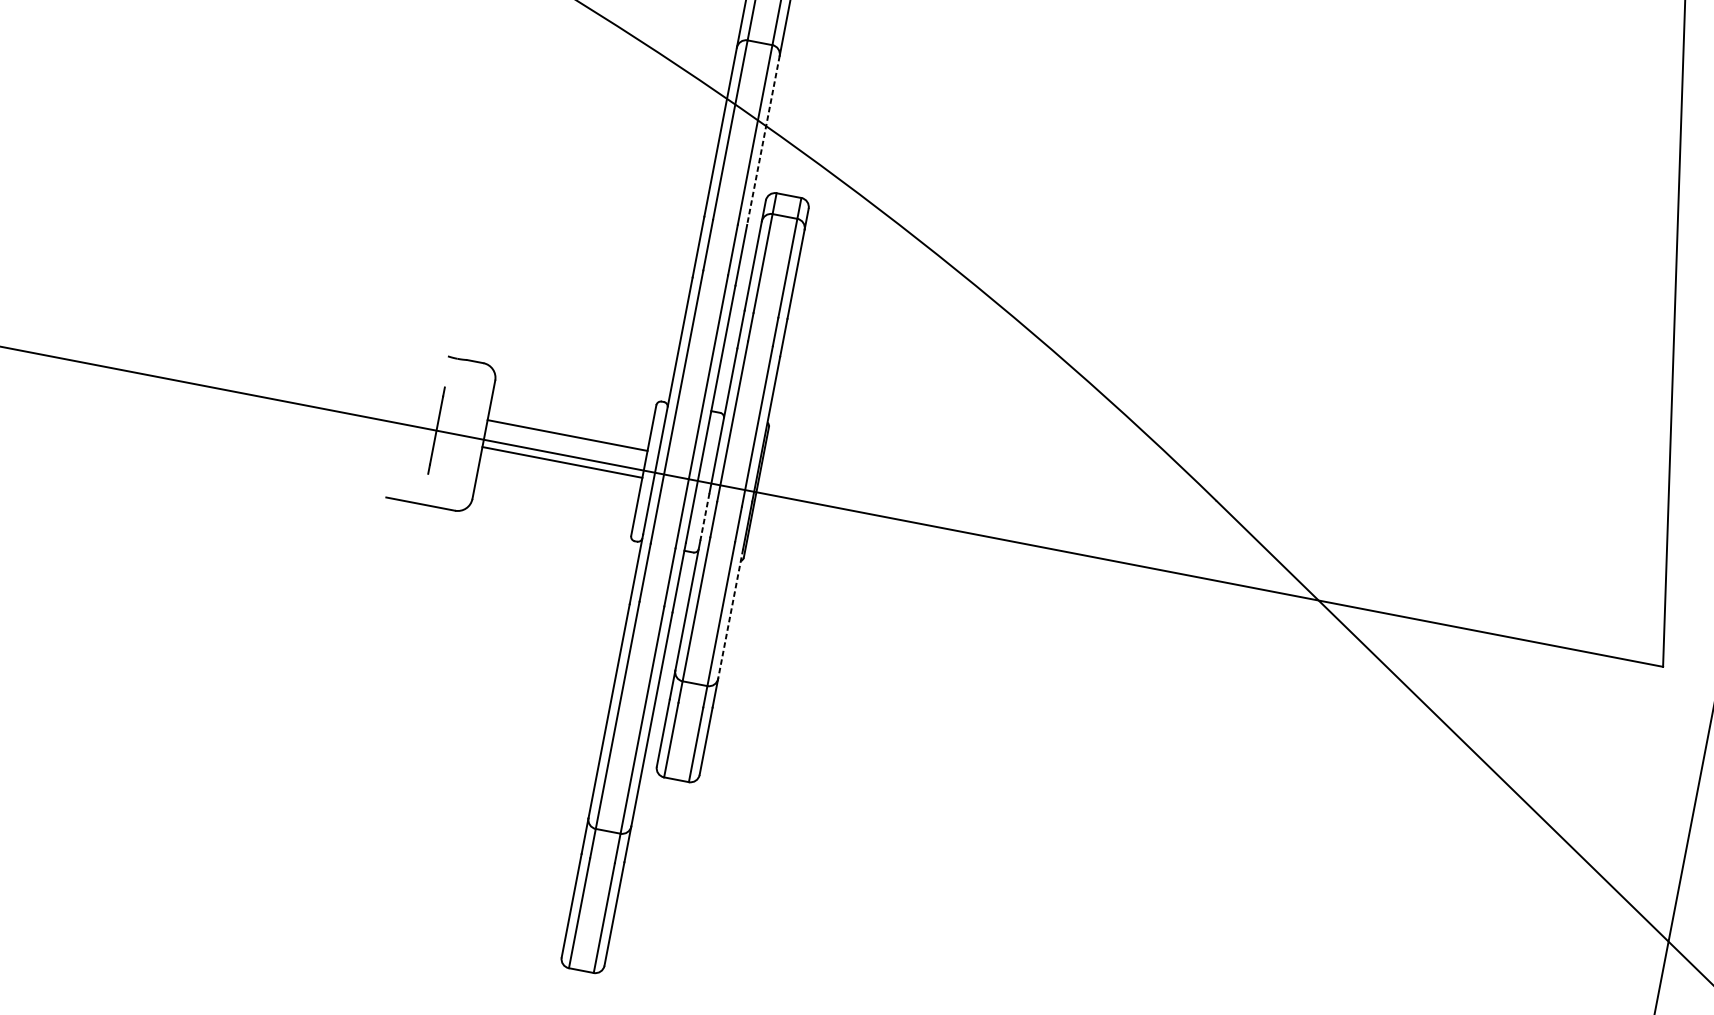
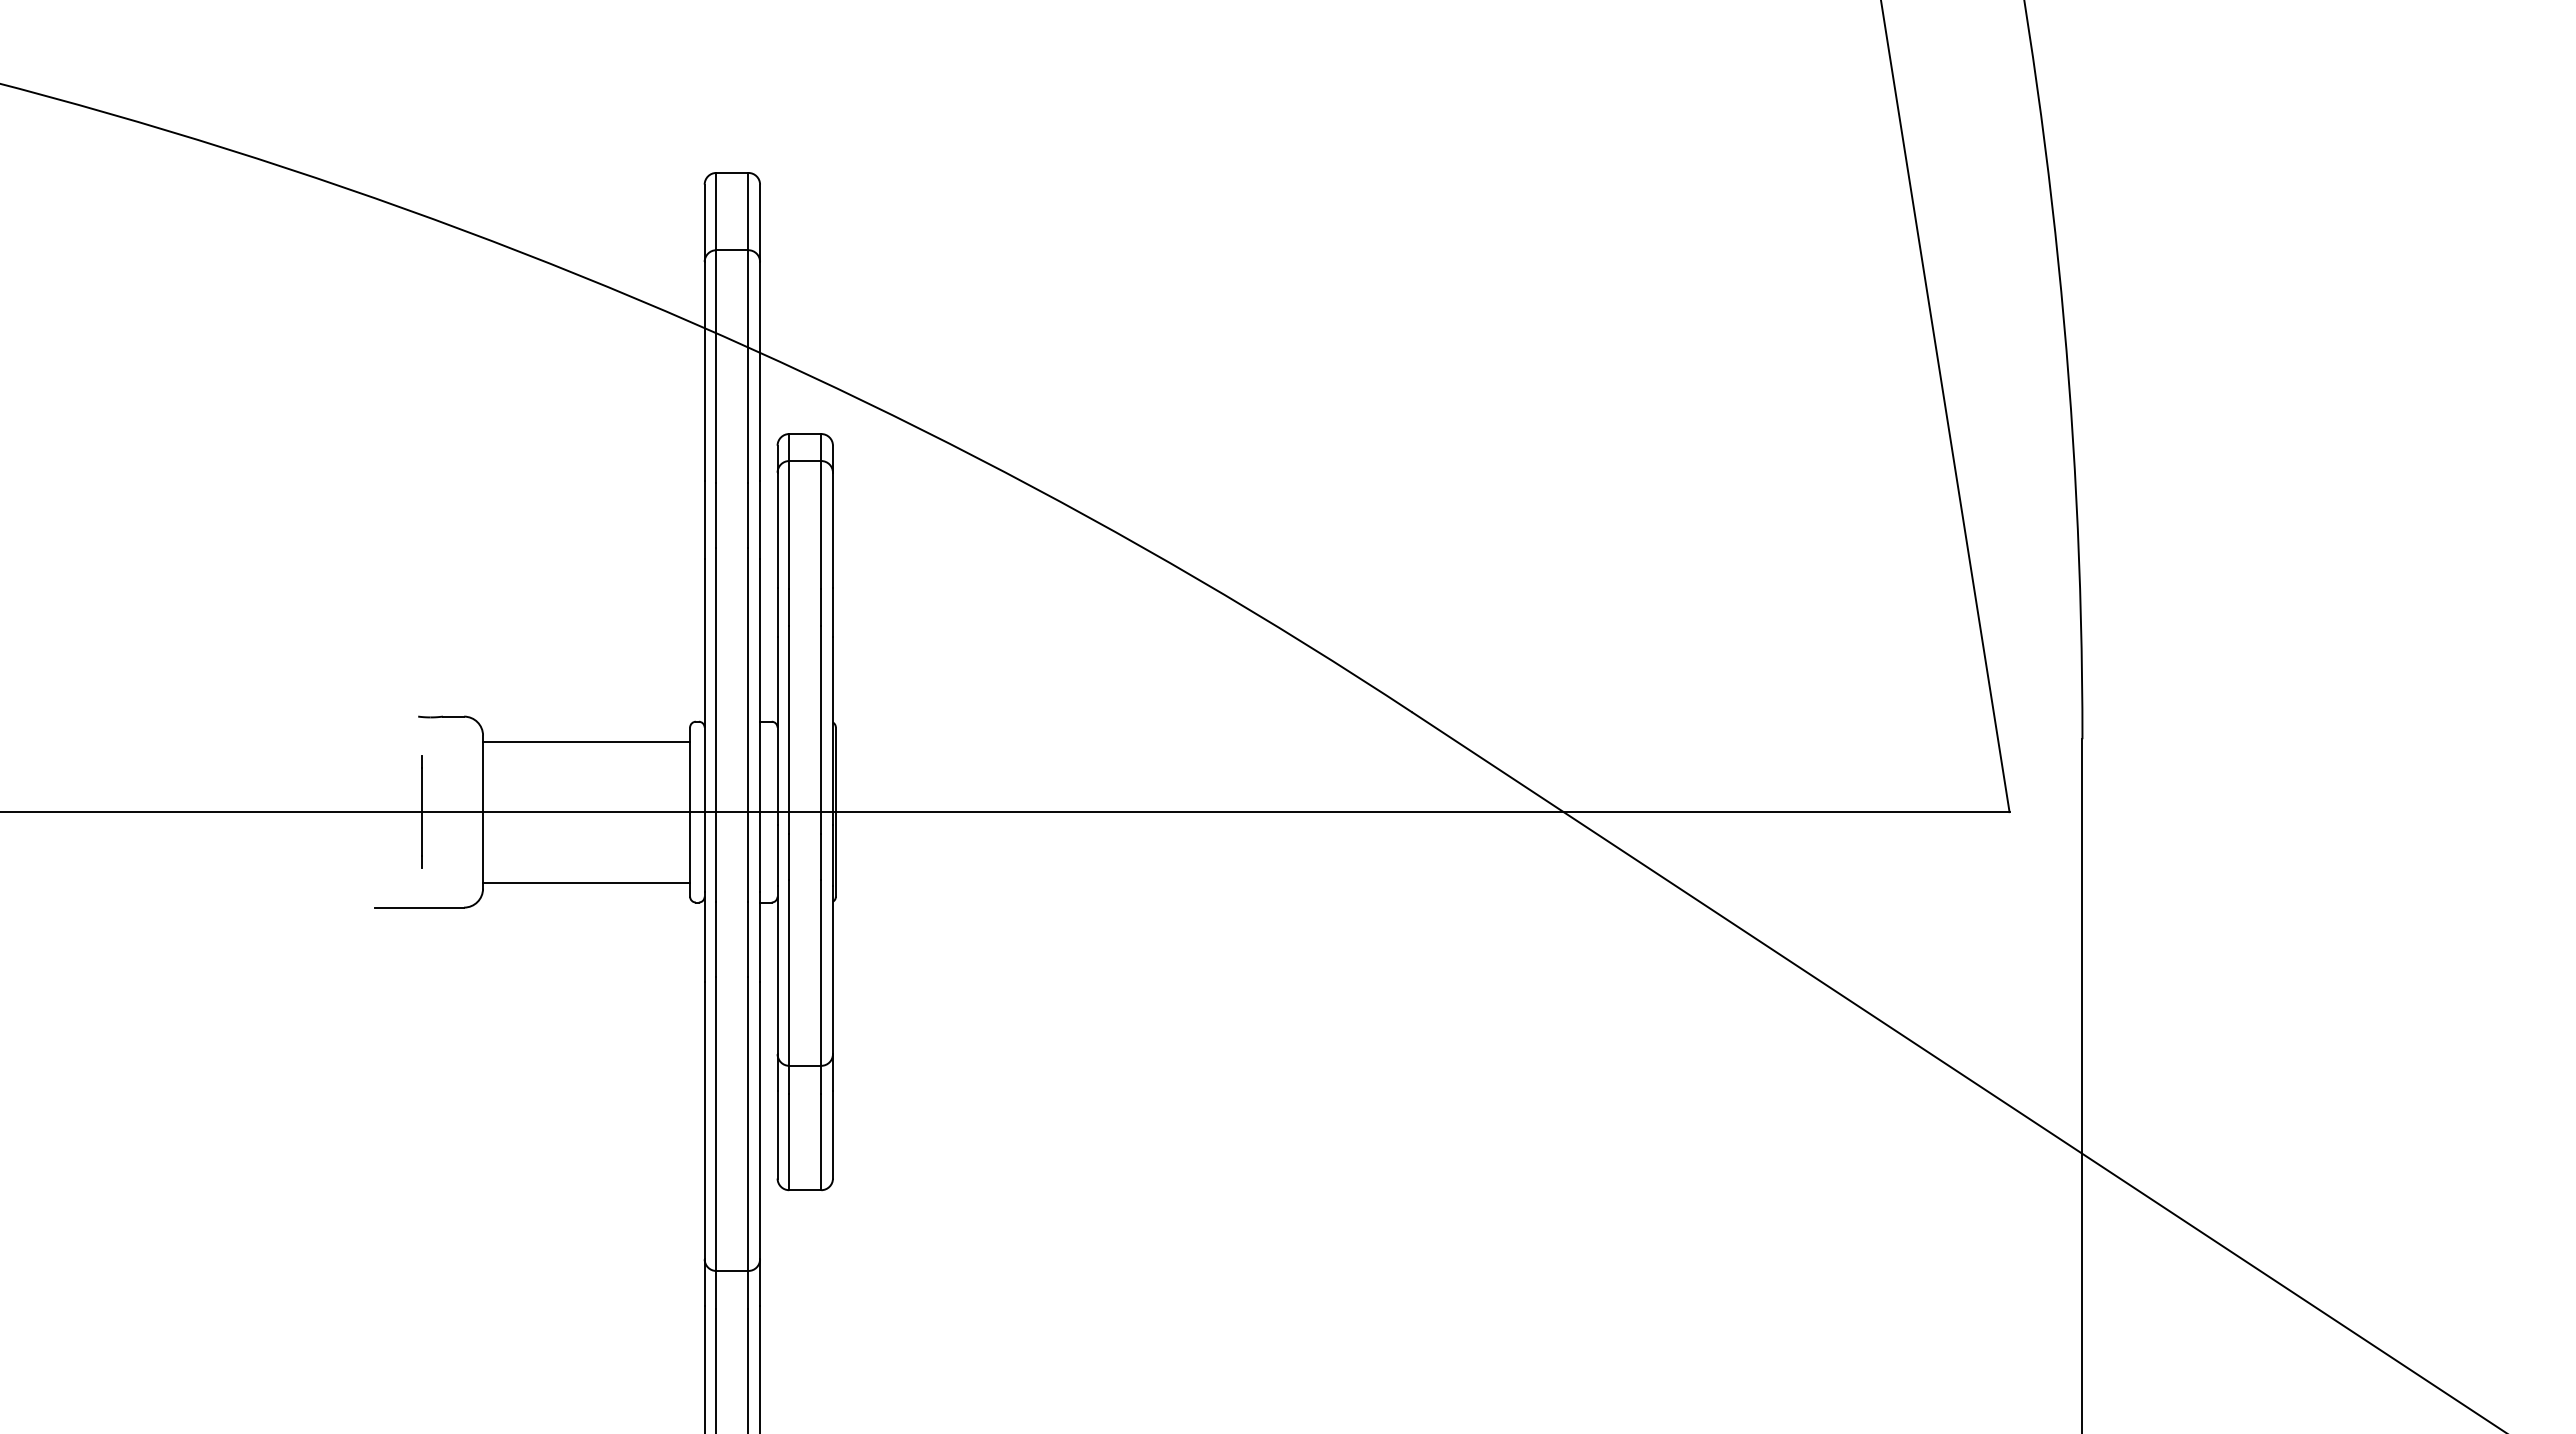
line: (763, 140) -> (760, 371), dashed -> solid
line: (567, 435) -> (586, 741), moved
line: (562, 462) -> (586, 882), moved
line: (704, 517) -> (777, 855), dashed -> solid
line: (730, 614) -> (832, 970), dashed -> solid

